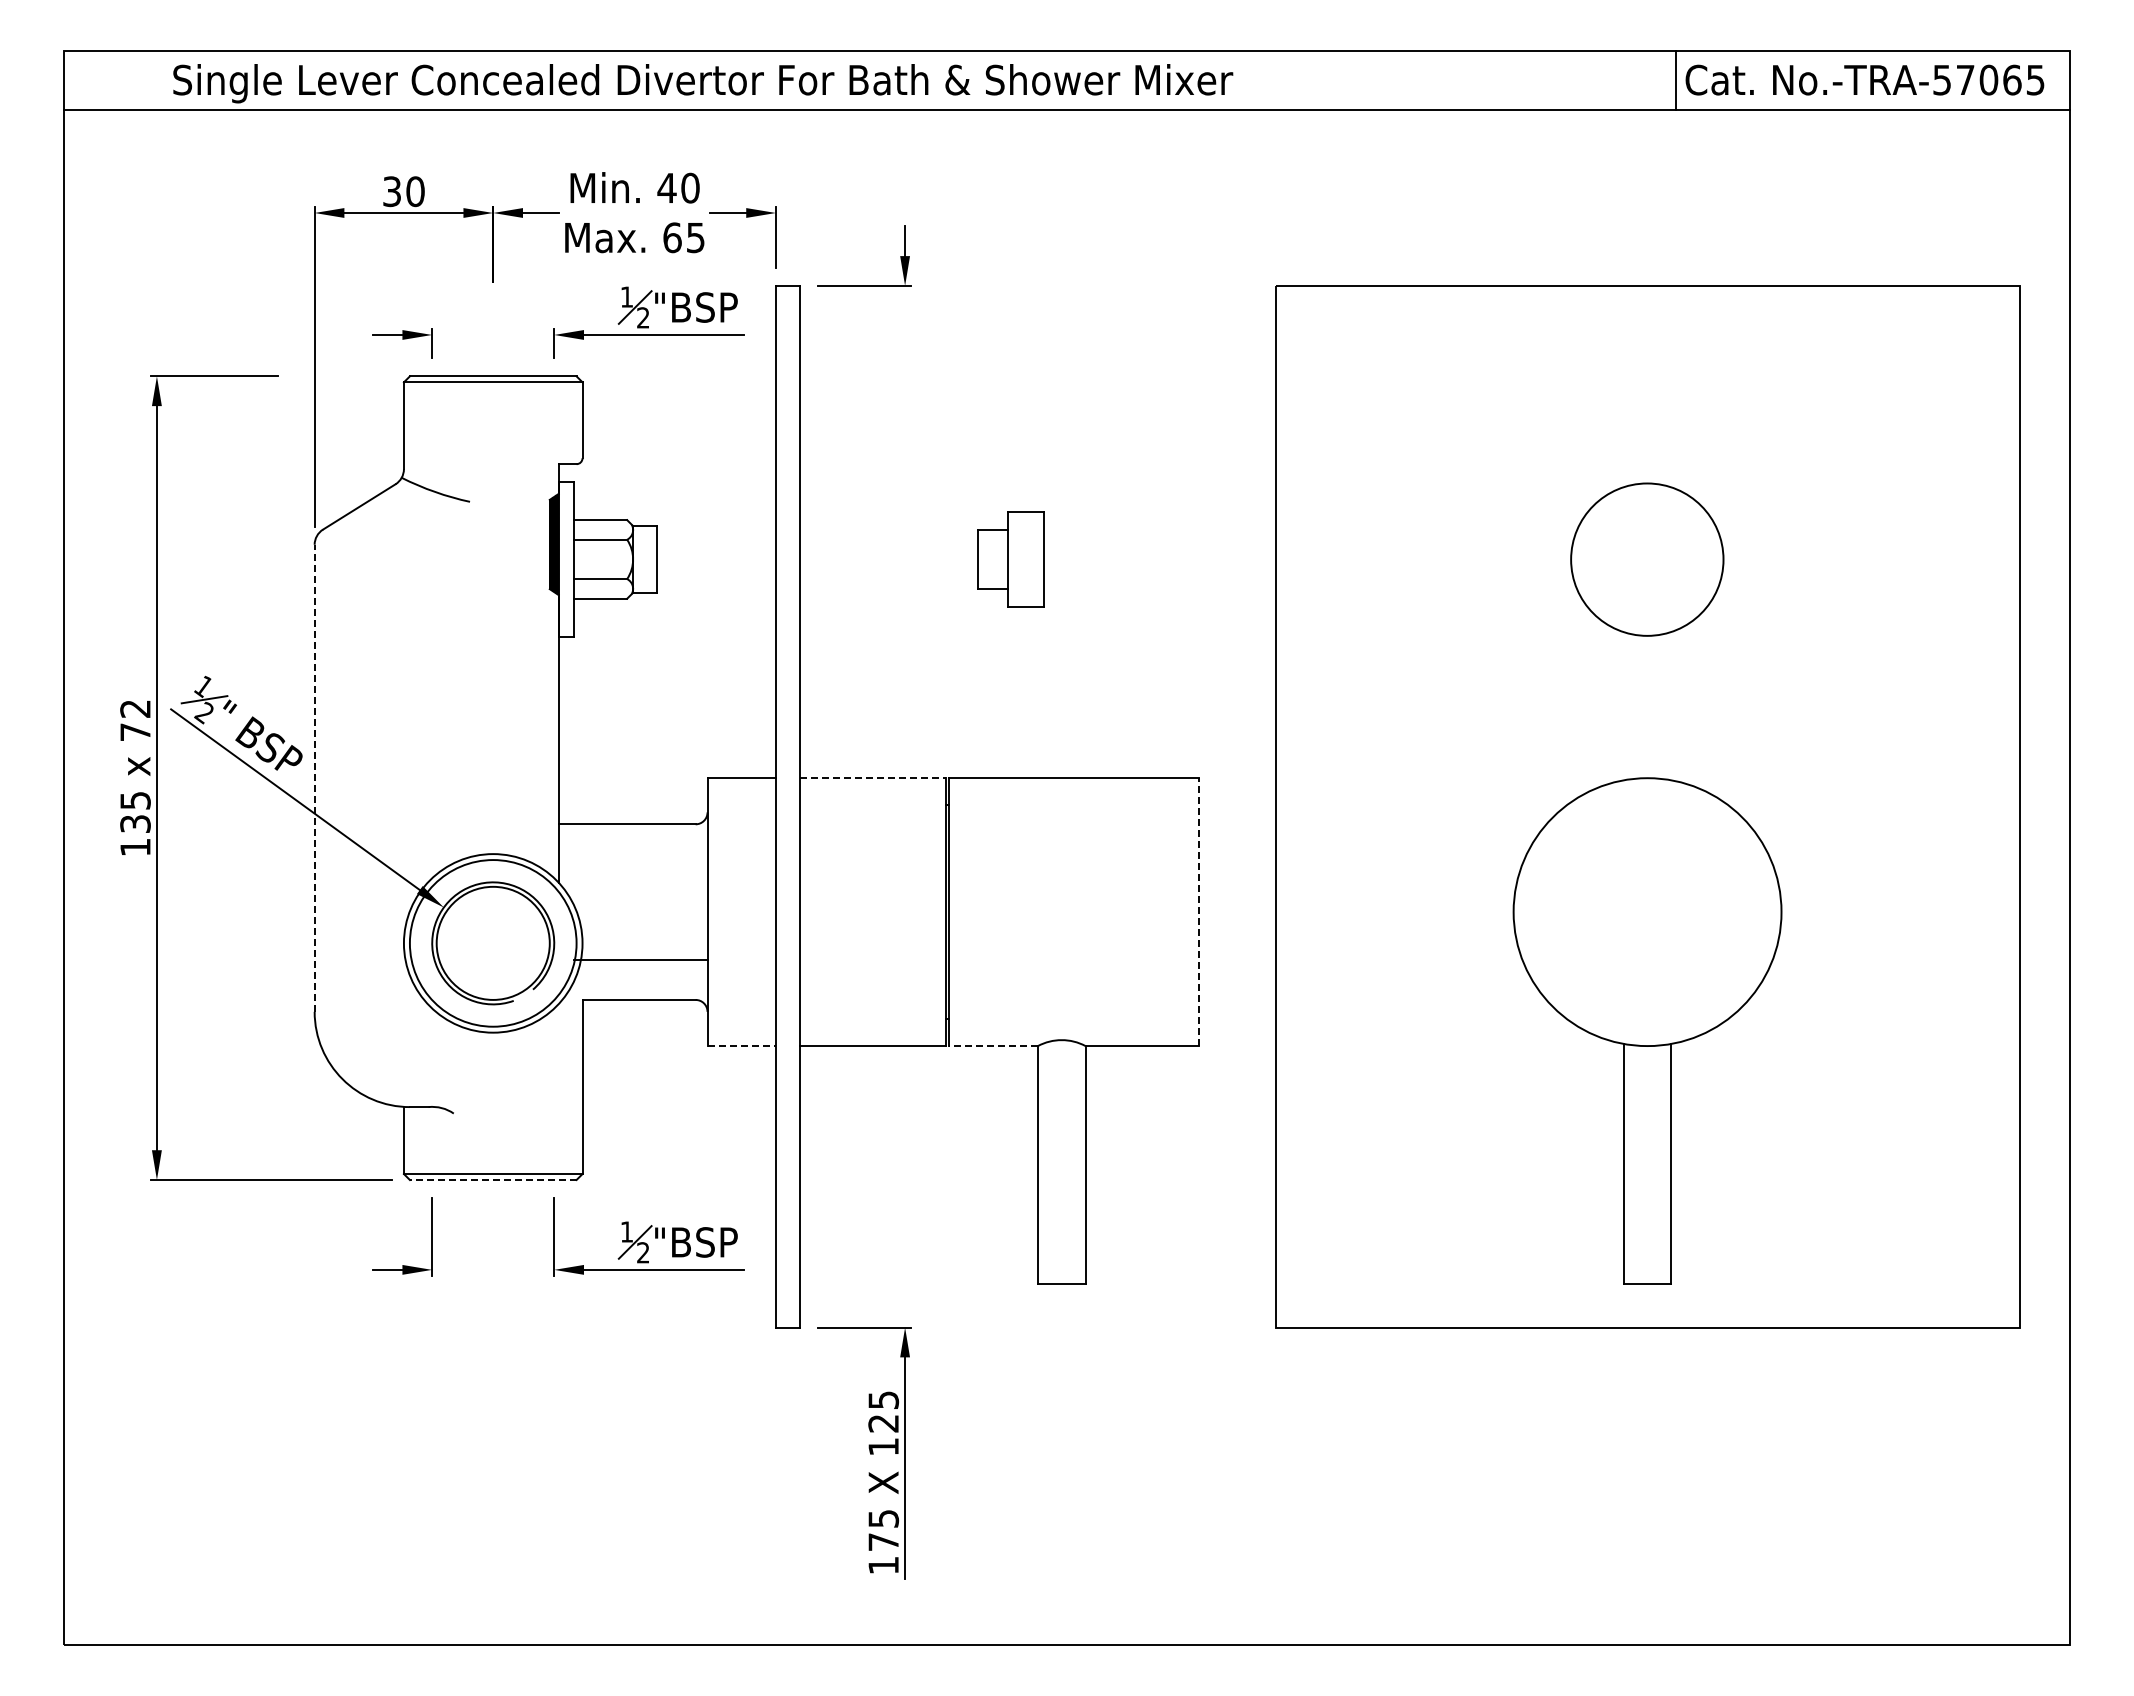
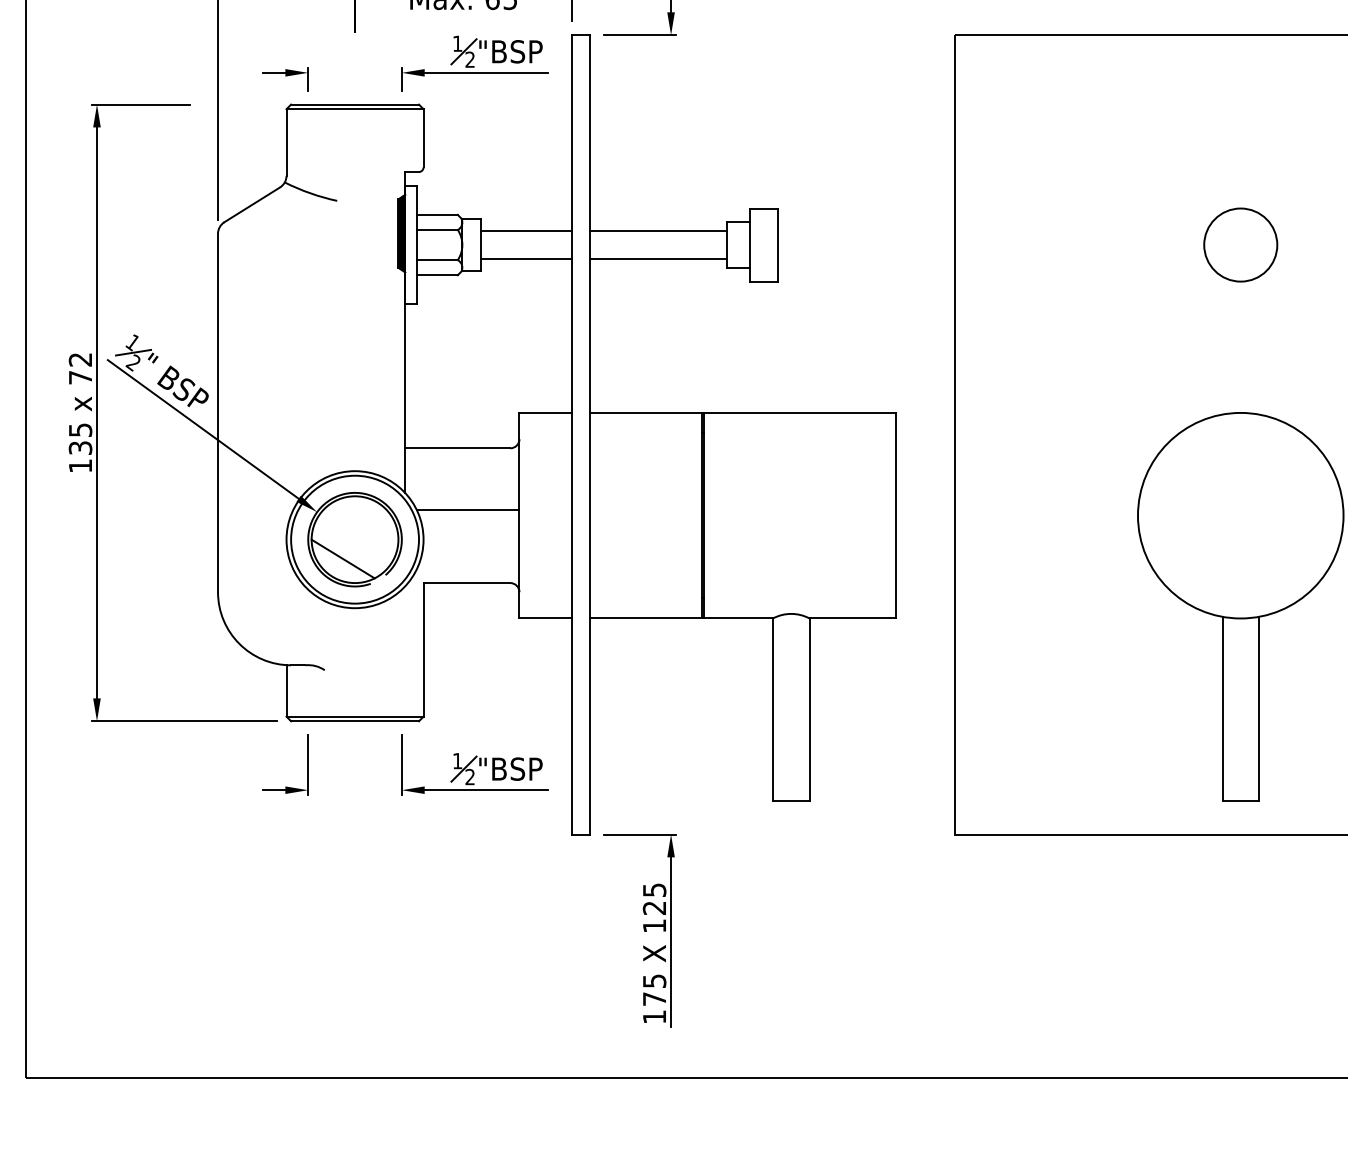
line: (716, 541) -> (526, 231), added
line: (888, 541) -> (658, 231), added
circle: (1647, 558) -> (1240, 244), size x0.62
line: (716, 577) -> (526, 258), added
line: (888, 577) -> (658, 258), added
line: (314, 778) -> (217, 413), dashed -> solid
line: (872, 778) -> (646, 413), dashed -> solid
line: (1198, 912) -> (896, 515), dashed -> solid
line: (640, 959) -> (468, 509), moved
line: (477, 968) -> (342, 558), added
line: (742, 1046) -> (546, 618), dashed -> solid
line: (993, 1046) -> (738, 618), dashed -> solid
line: (492, 1180) -> (354, 721), dashed -> solid

